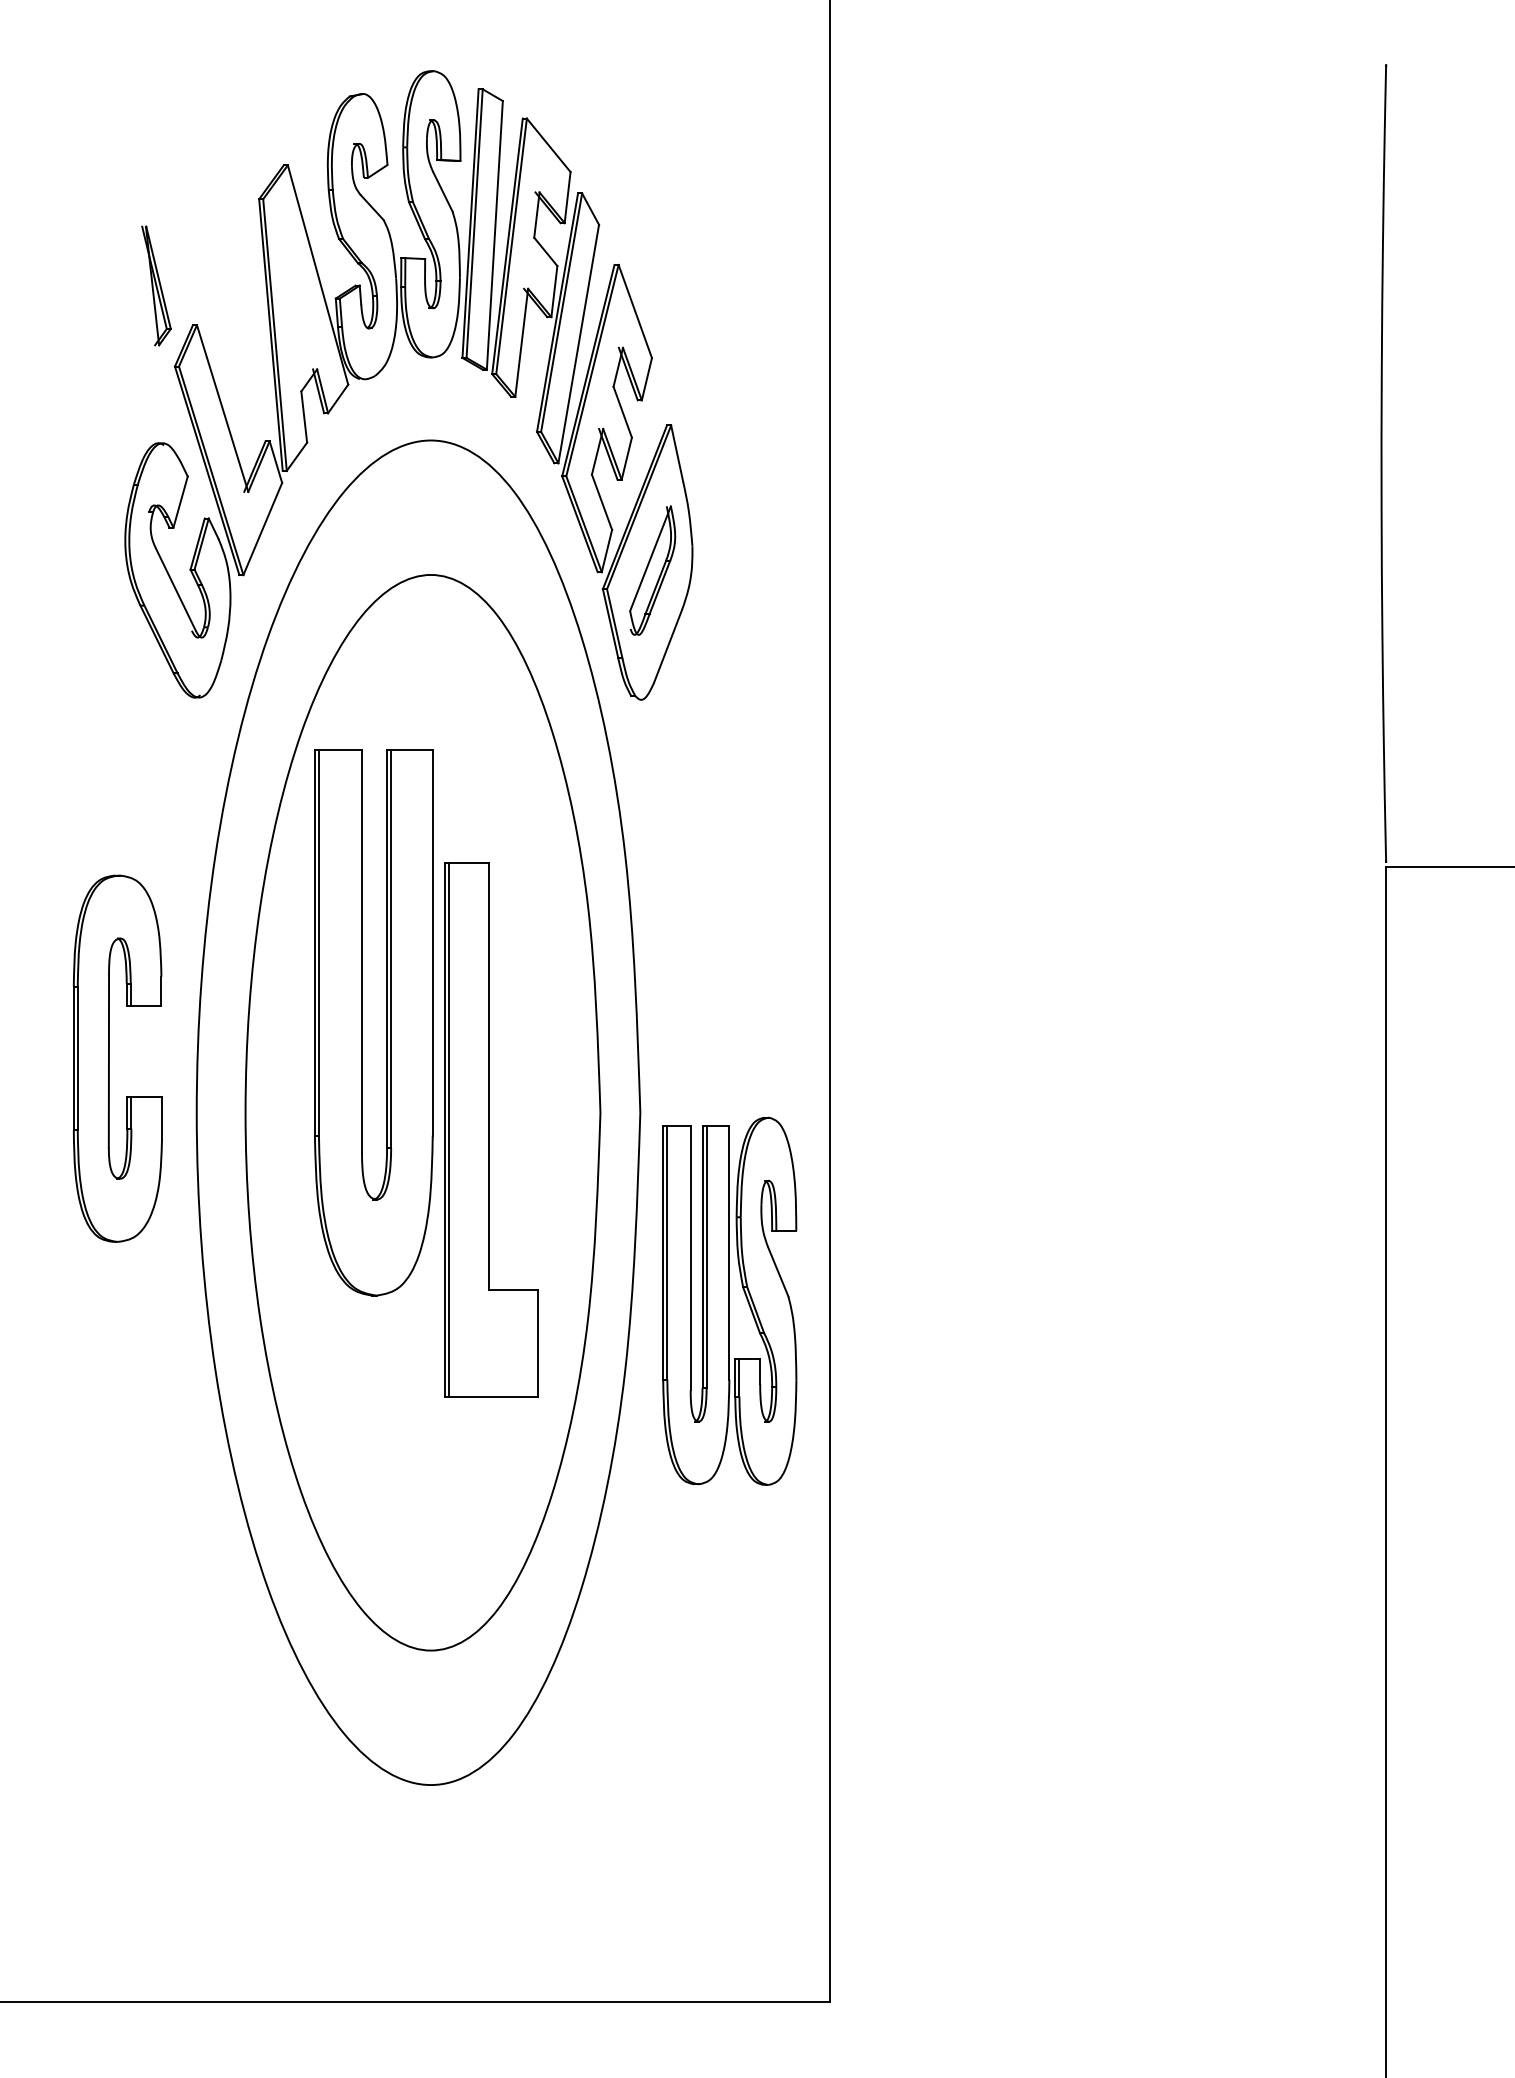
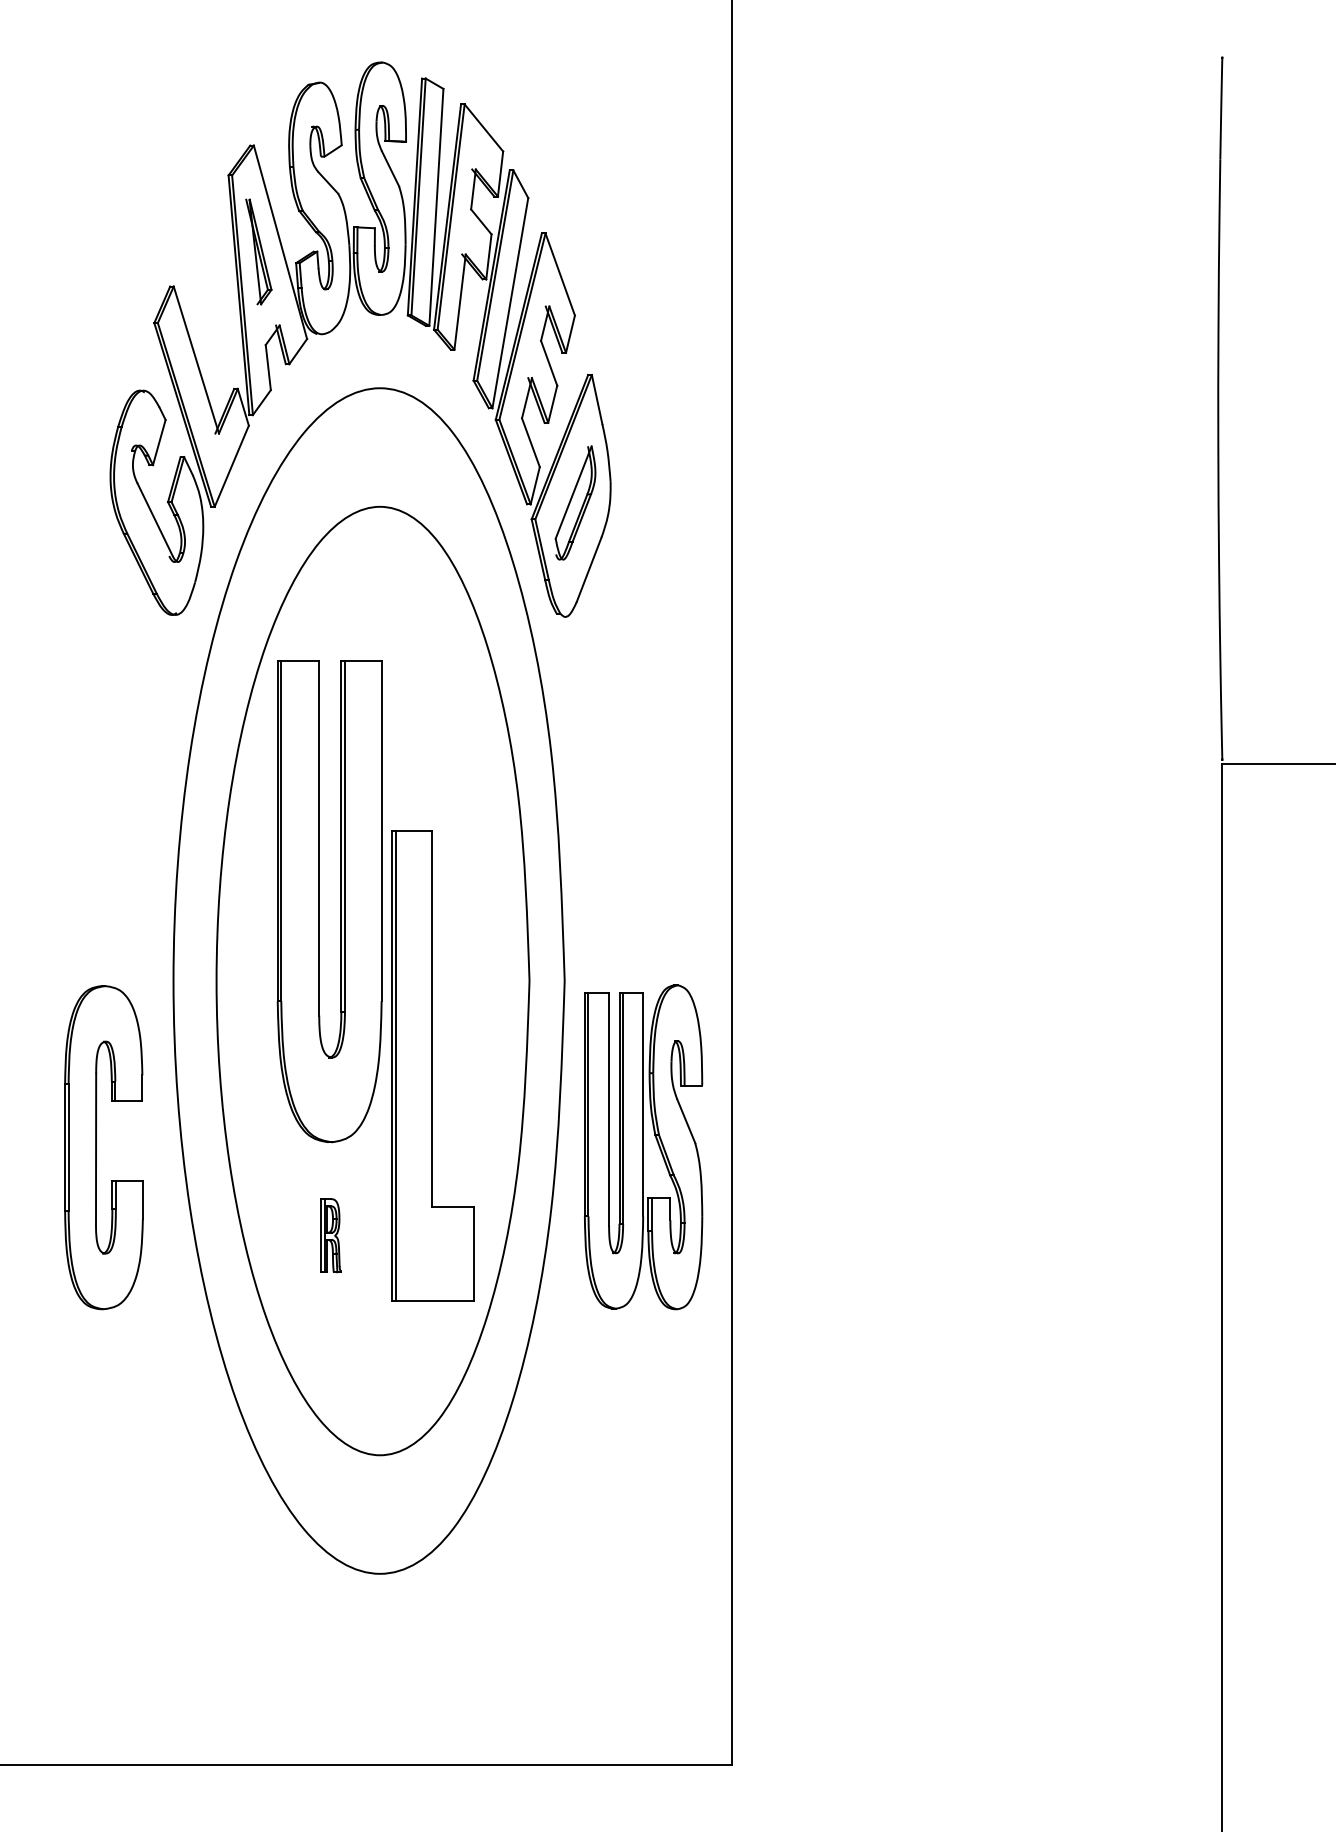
part: (156, 285) -> (258, 251), moved
part: (109, 1058) -> (96, 1147), moved
part: (491, 1129) -> (433, 1065), moved
part: (374, 1401) -> (330, 1235), added

